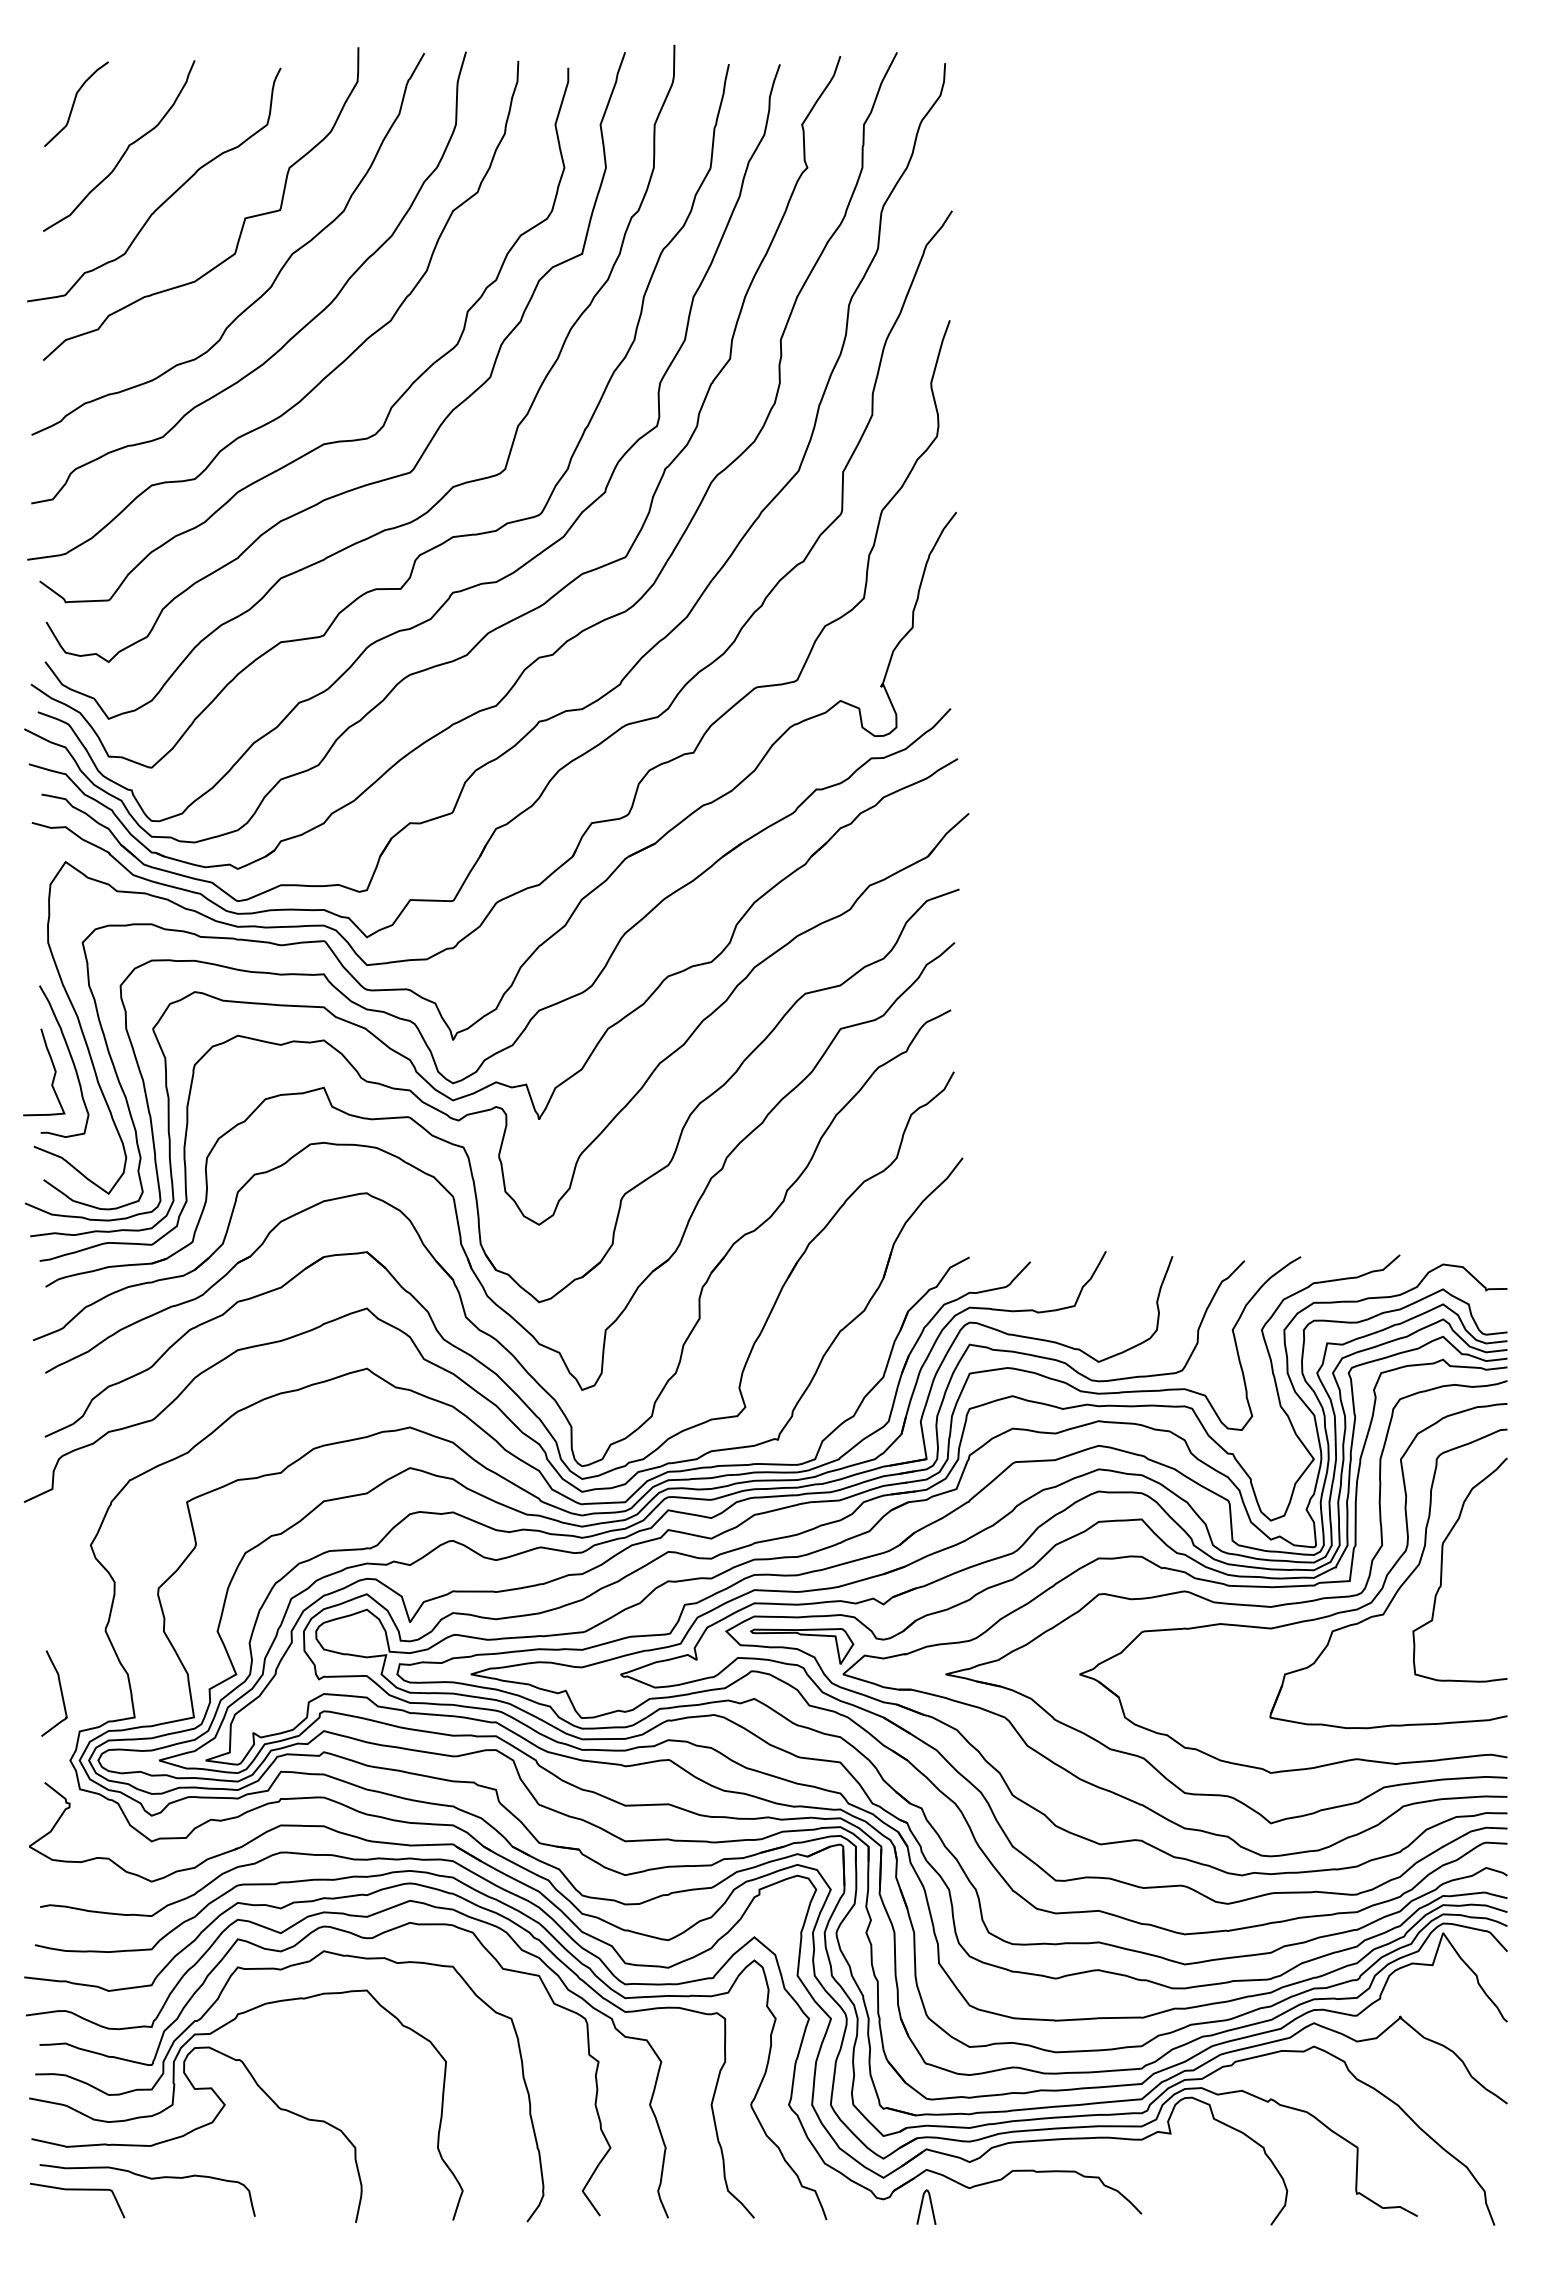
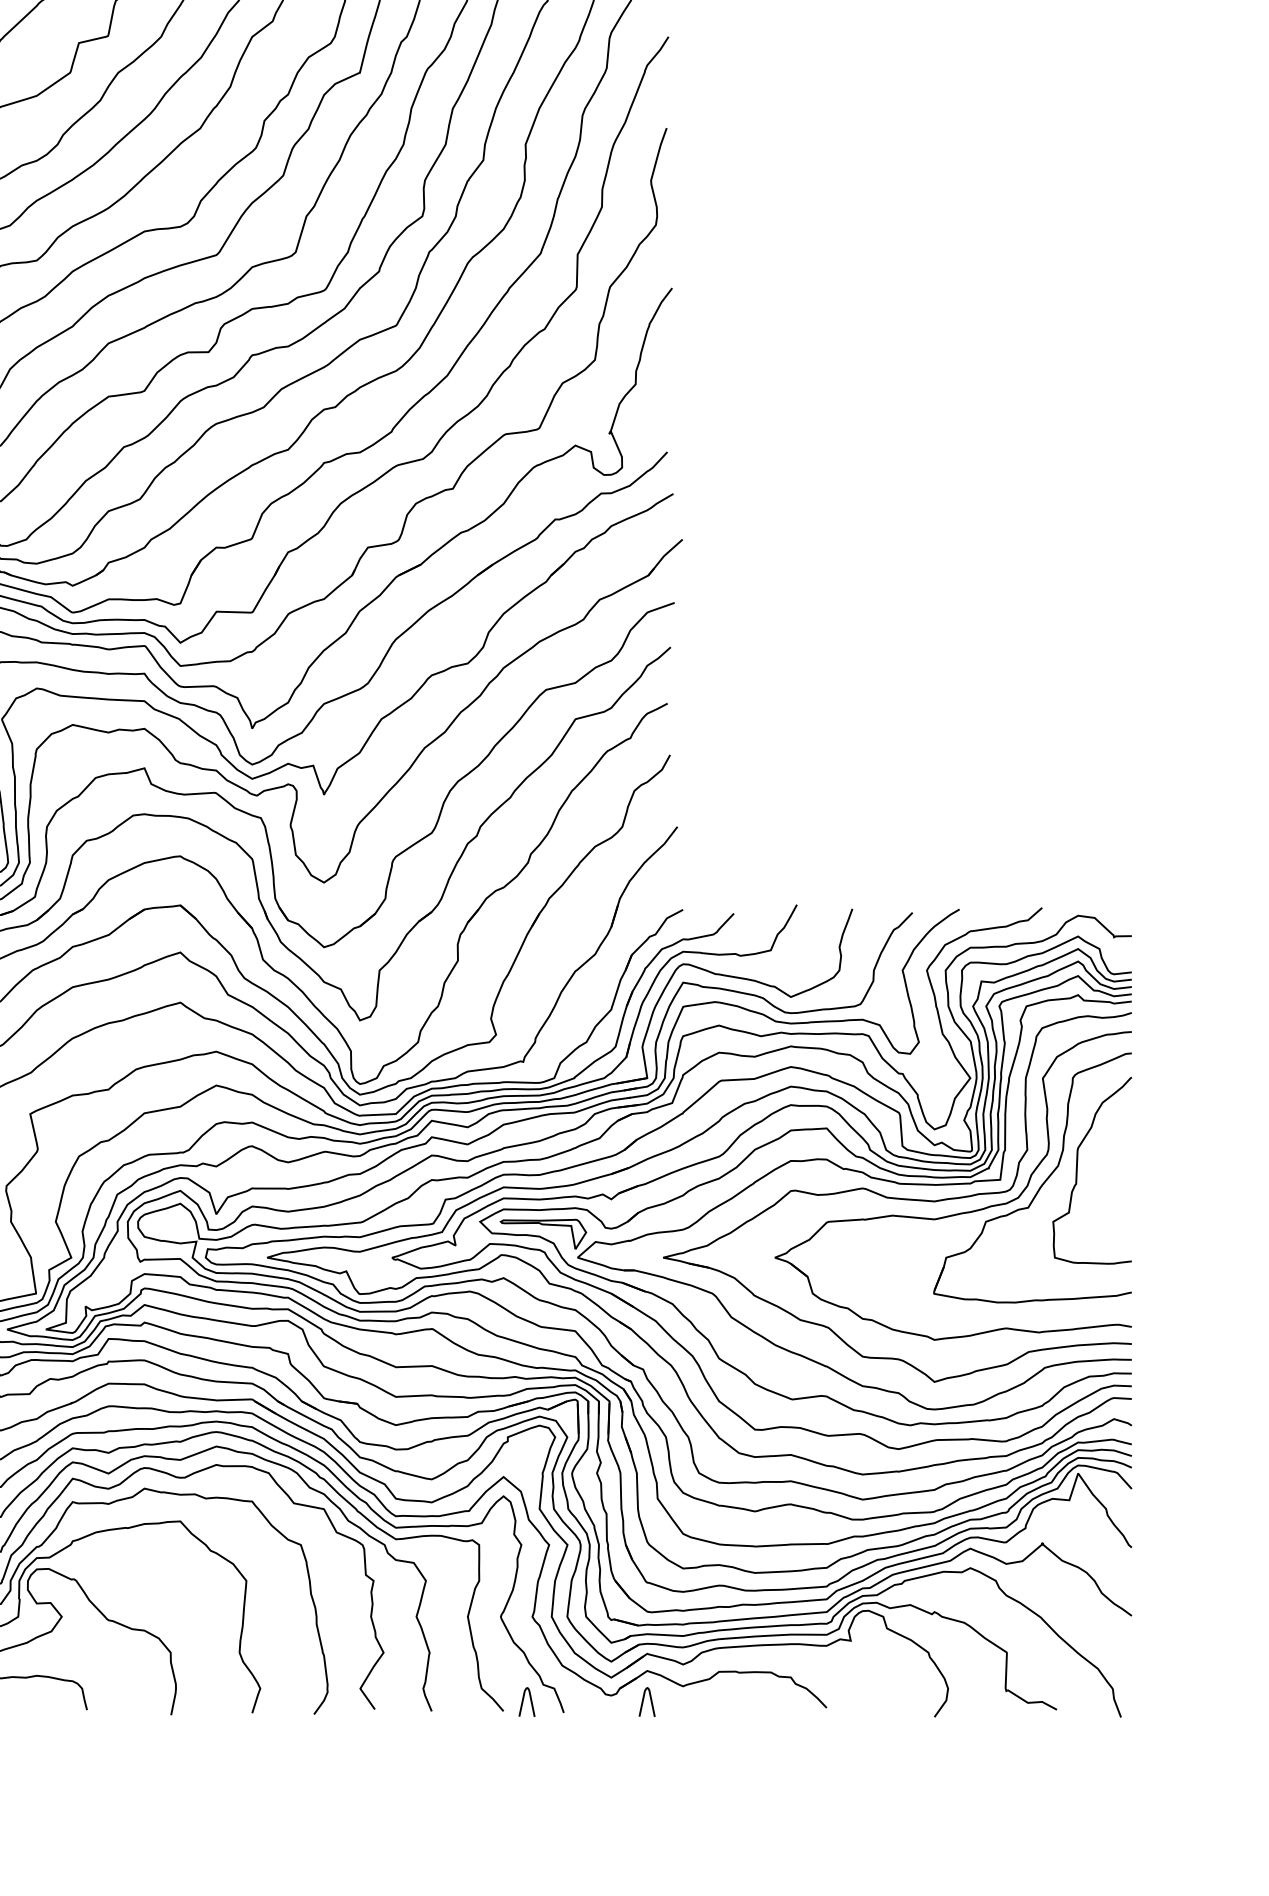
curve: (778, 2205) -> (523, 1700), added

